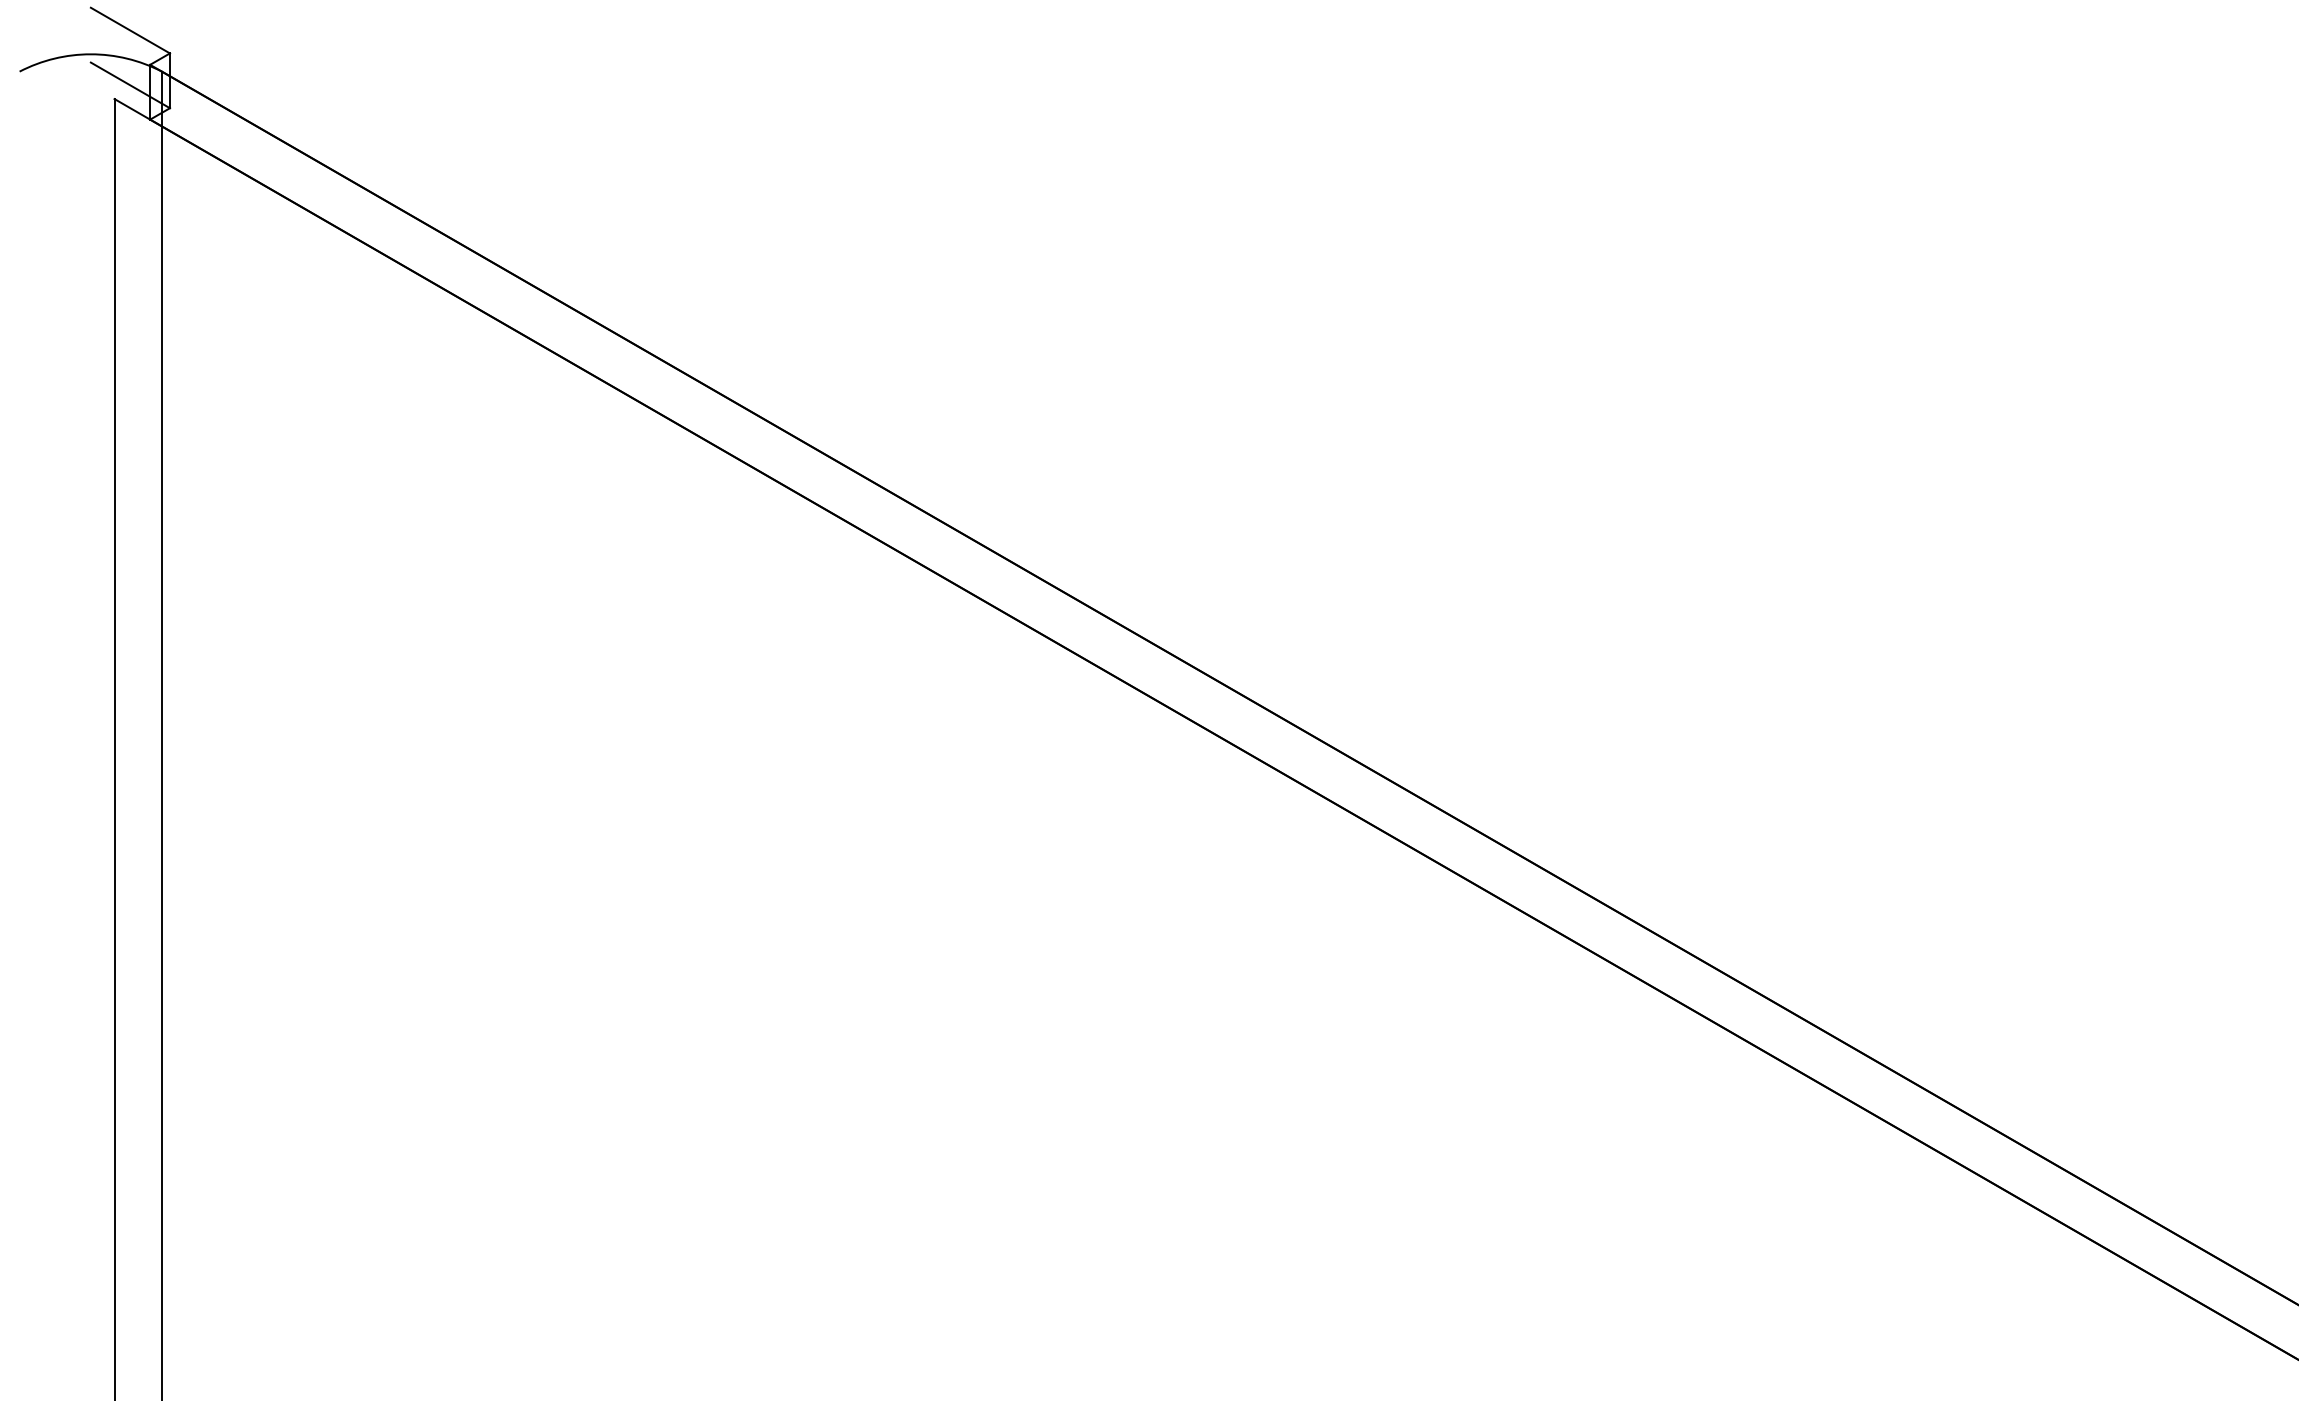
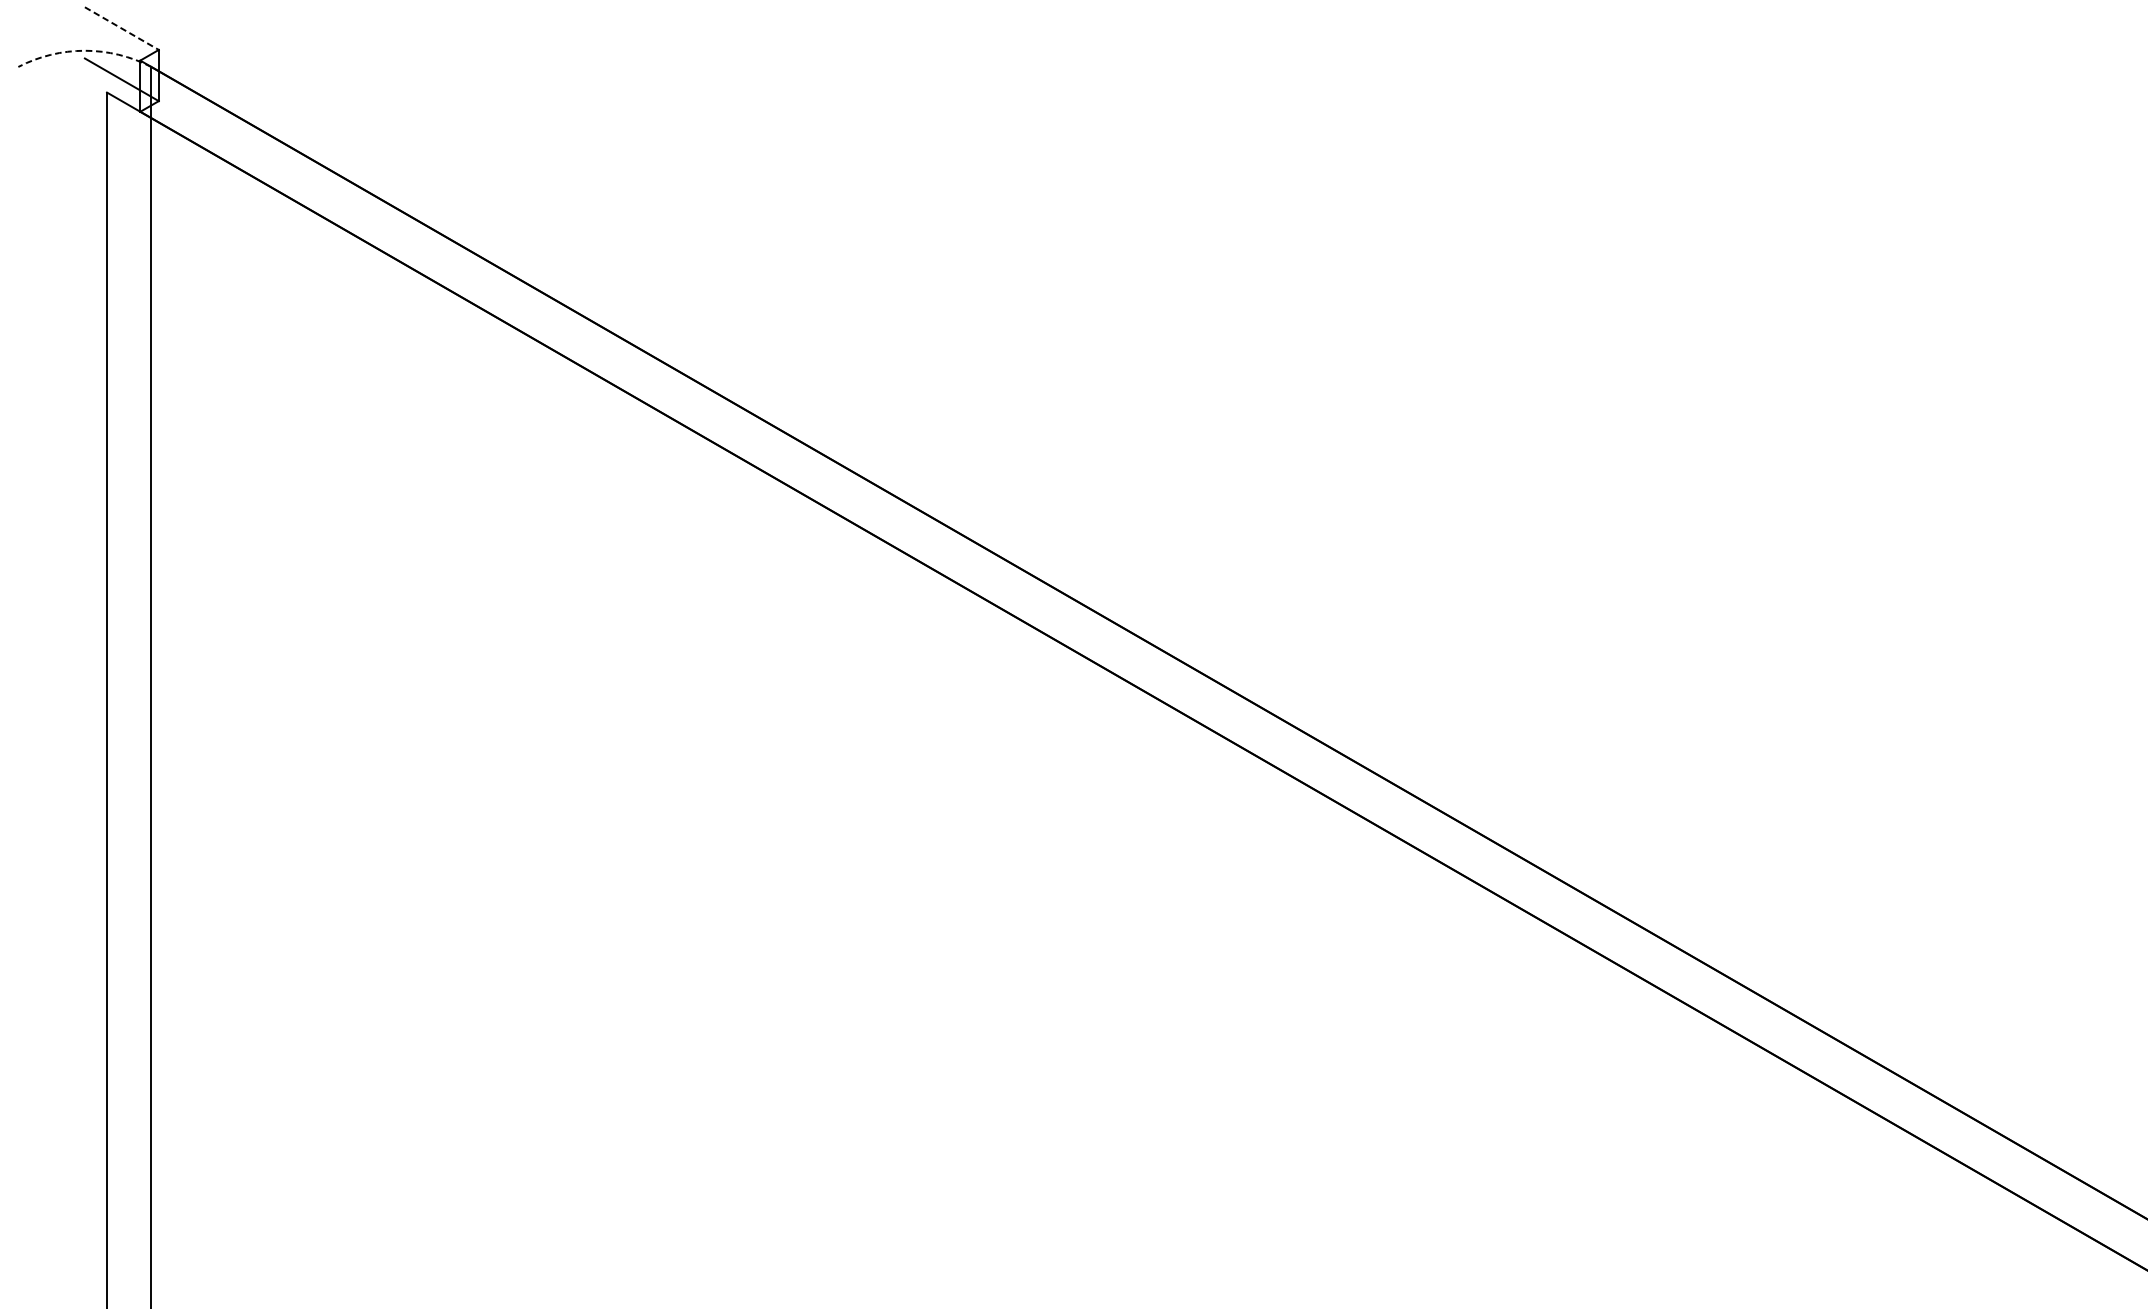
line: (130, 30) -> (121, 28), solid -> dashed
arc: (90, 54) -> (84, 50), solid -> dashed

